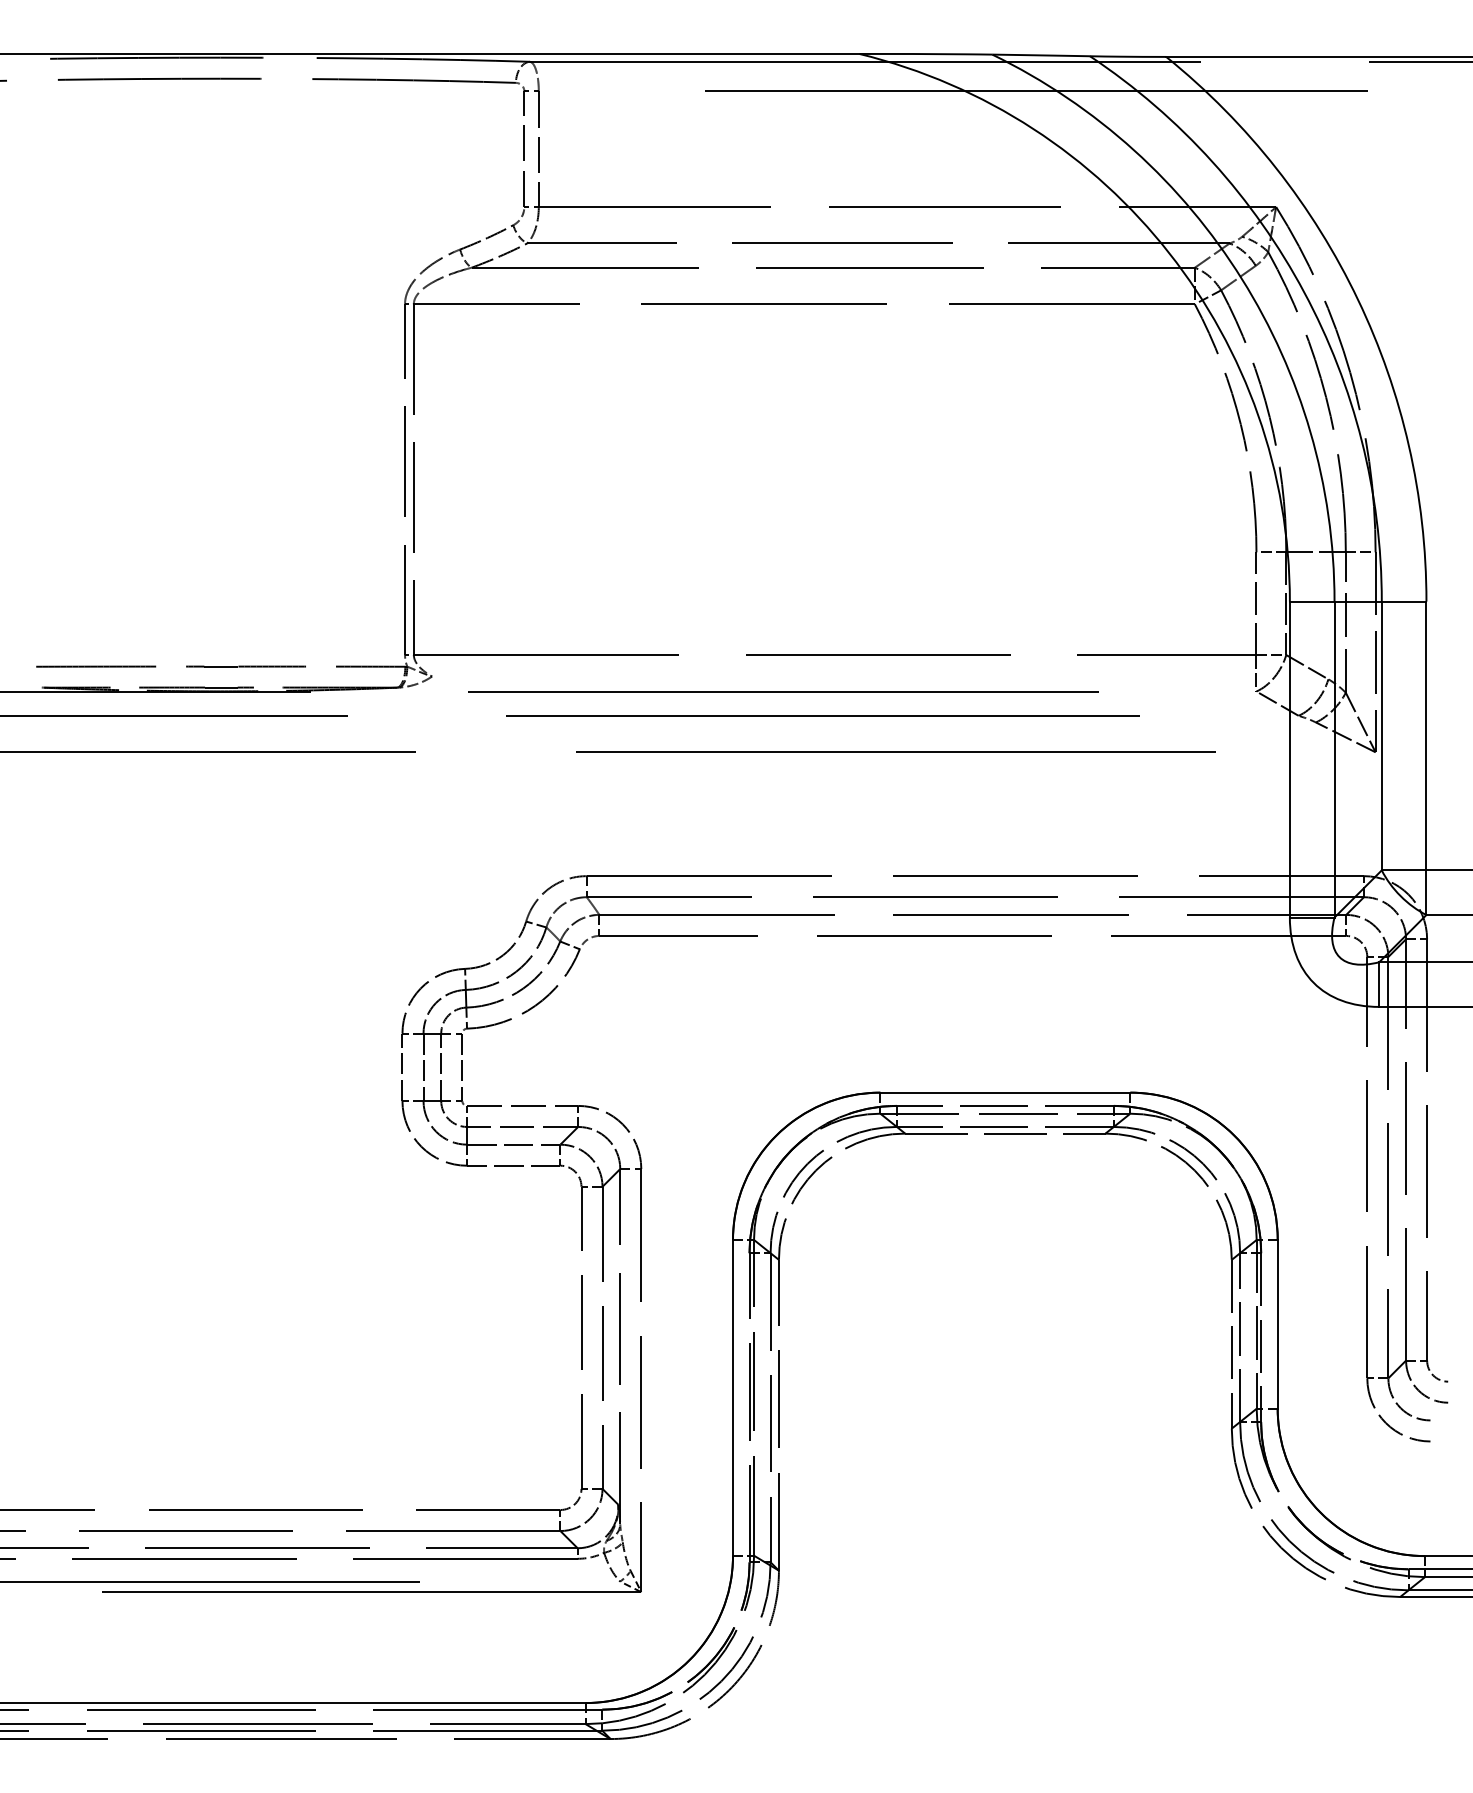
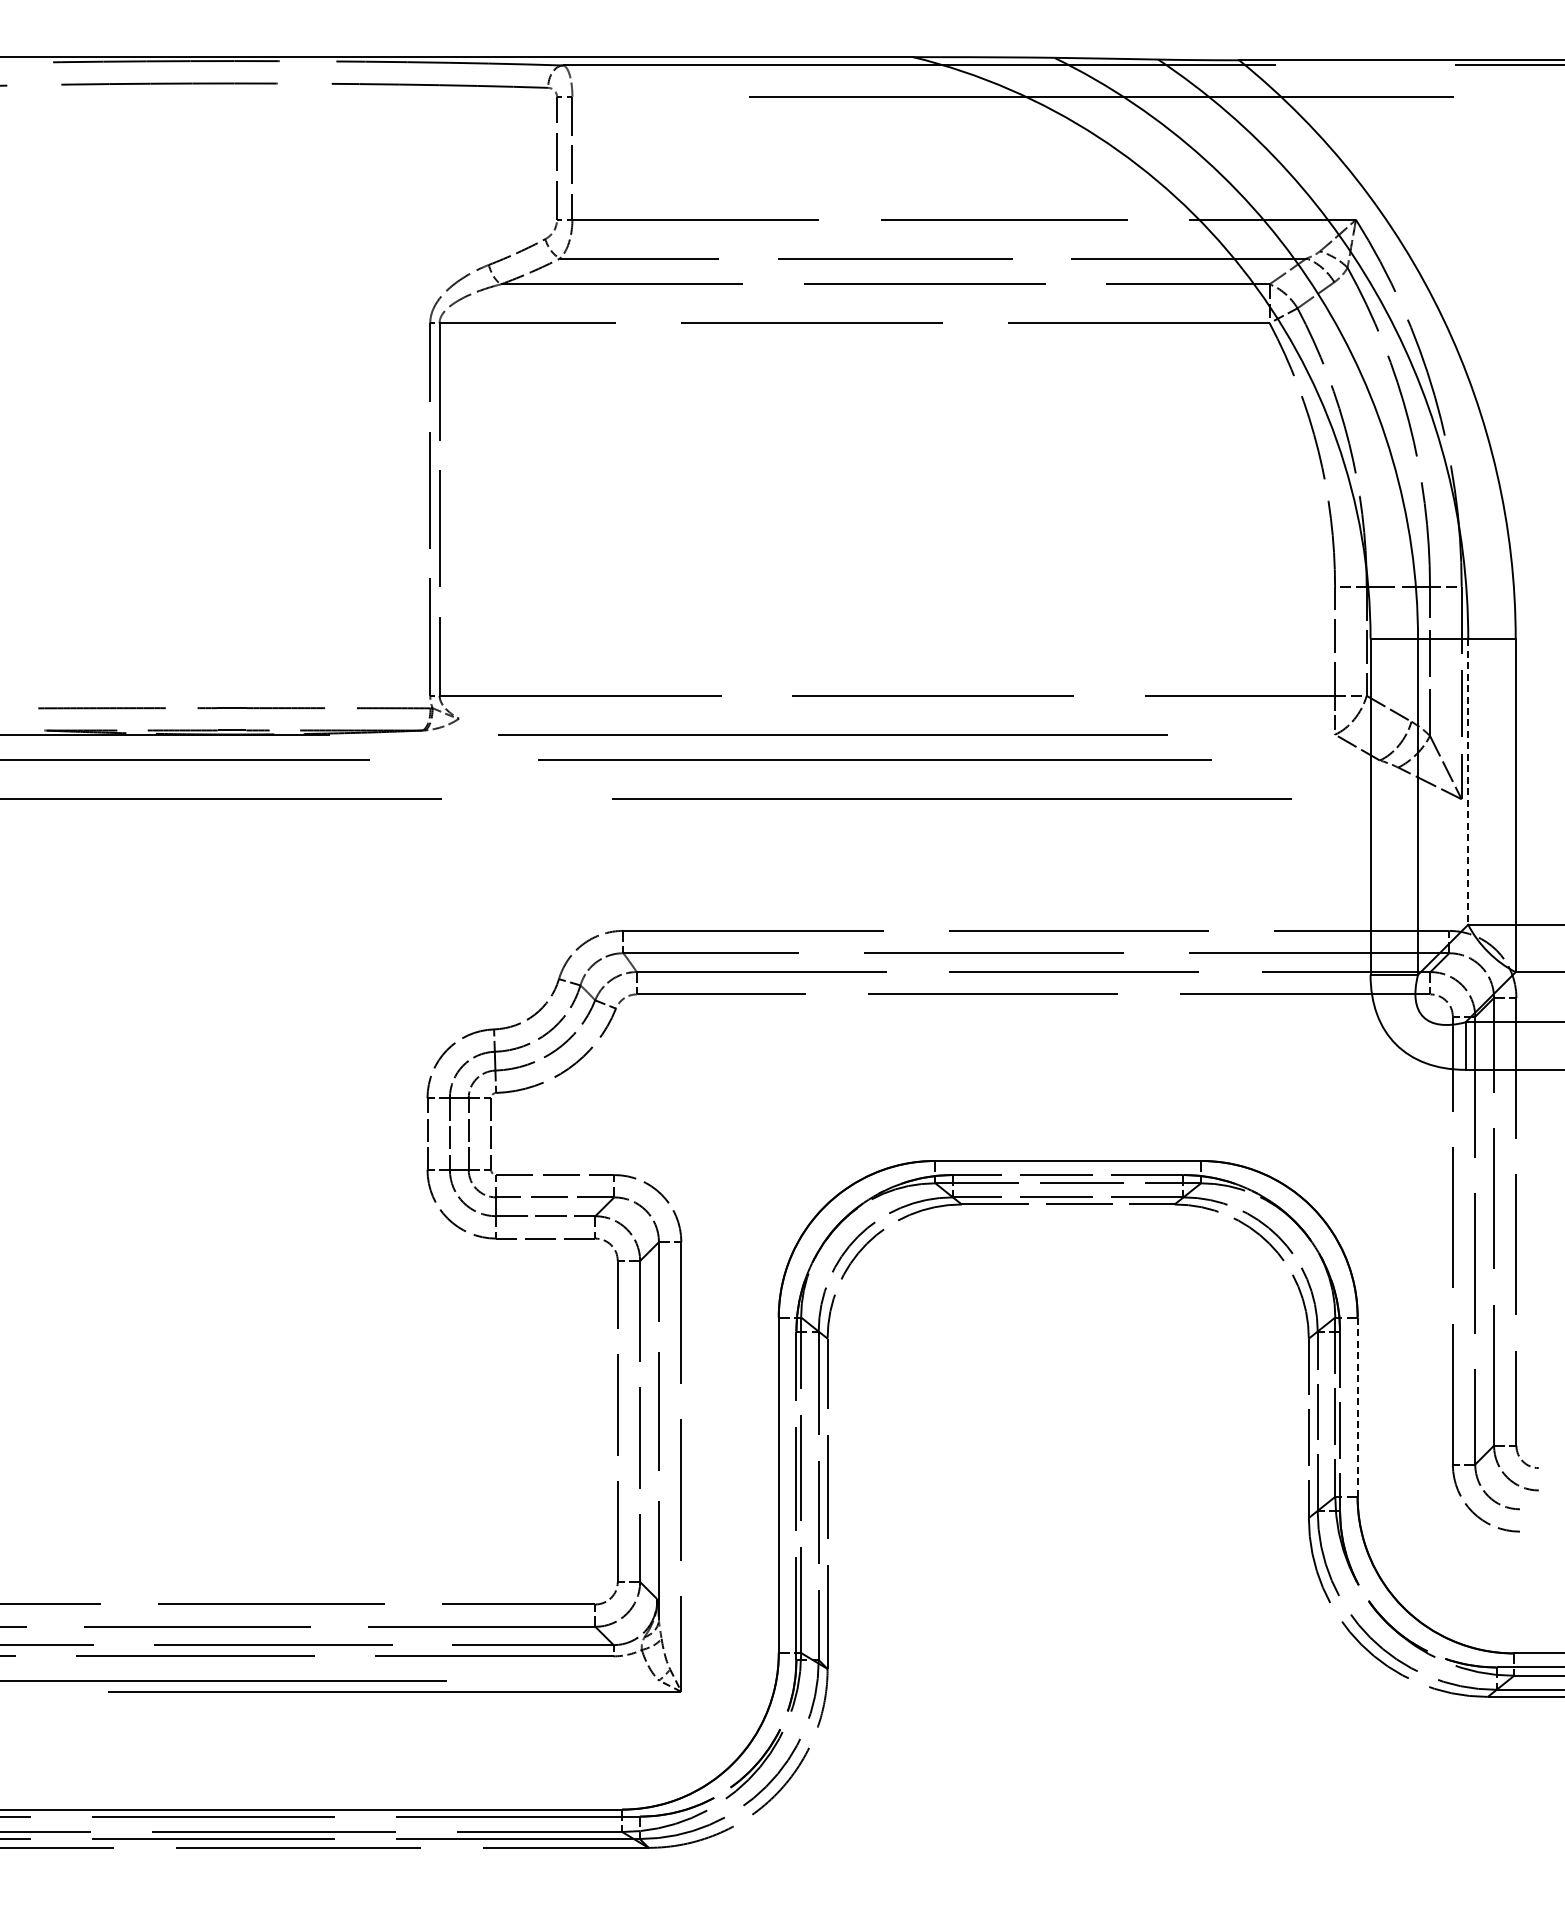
line: (1382, 735) -> (1468, 781), solid -> dashed
line: (1277, 1324) -> (1357, 1407), solid -> dashed

